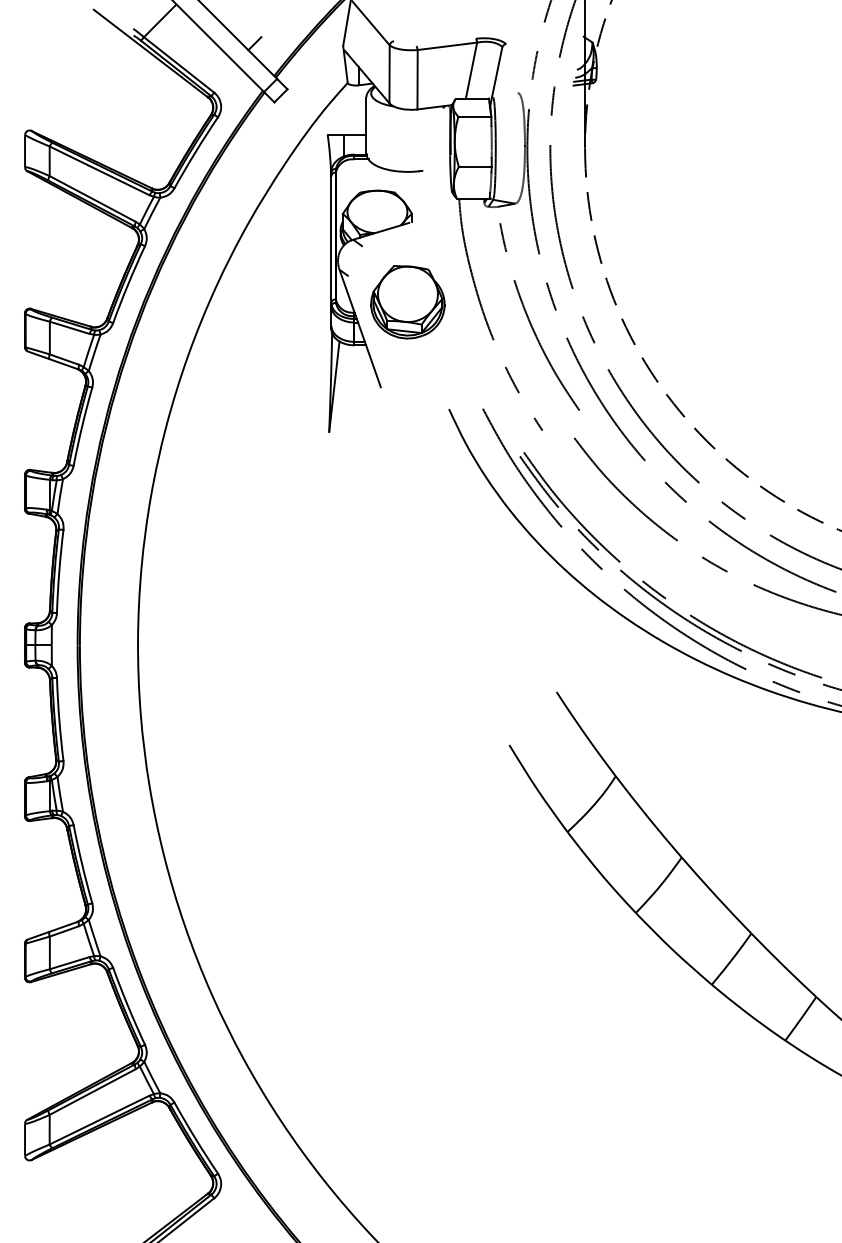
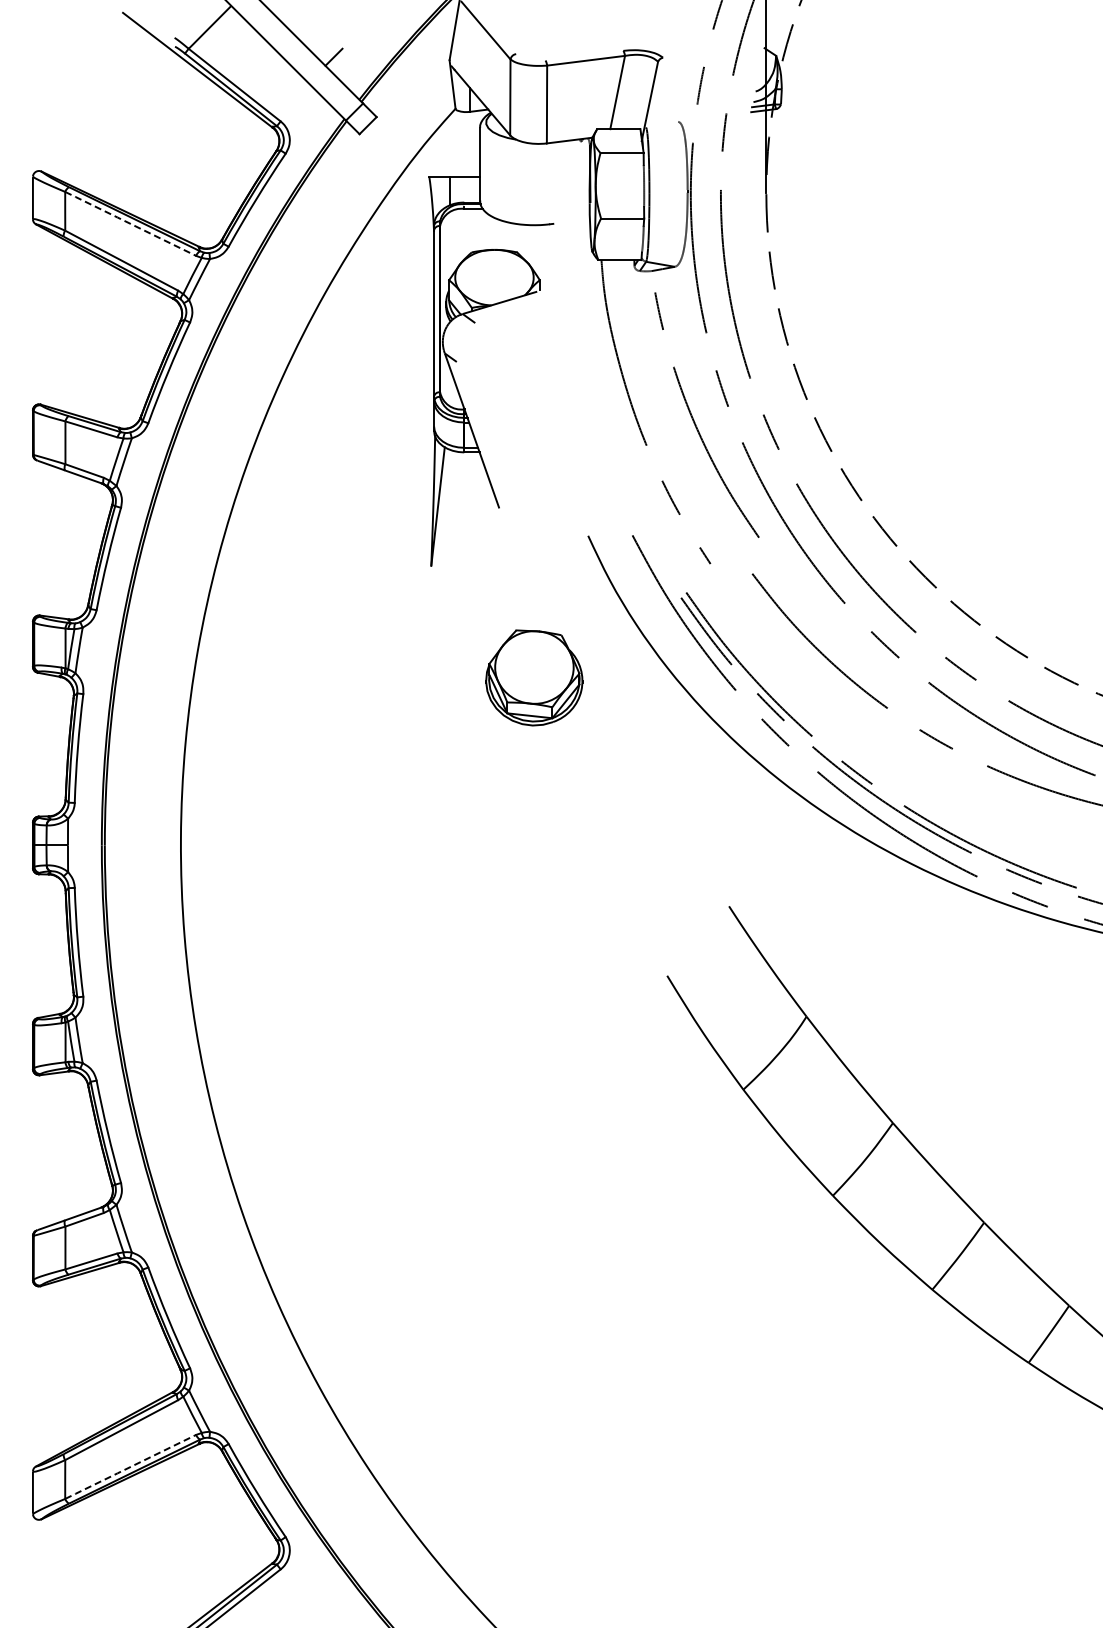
line: (99, 170) -> (130, 223), solid -> dashed
part: (408, 301) -> (534, 677), moved
line: (99, 1120) -> (130, 1467), solid -> dashed

